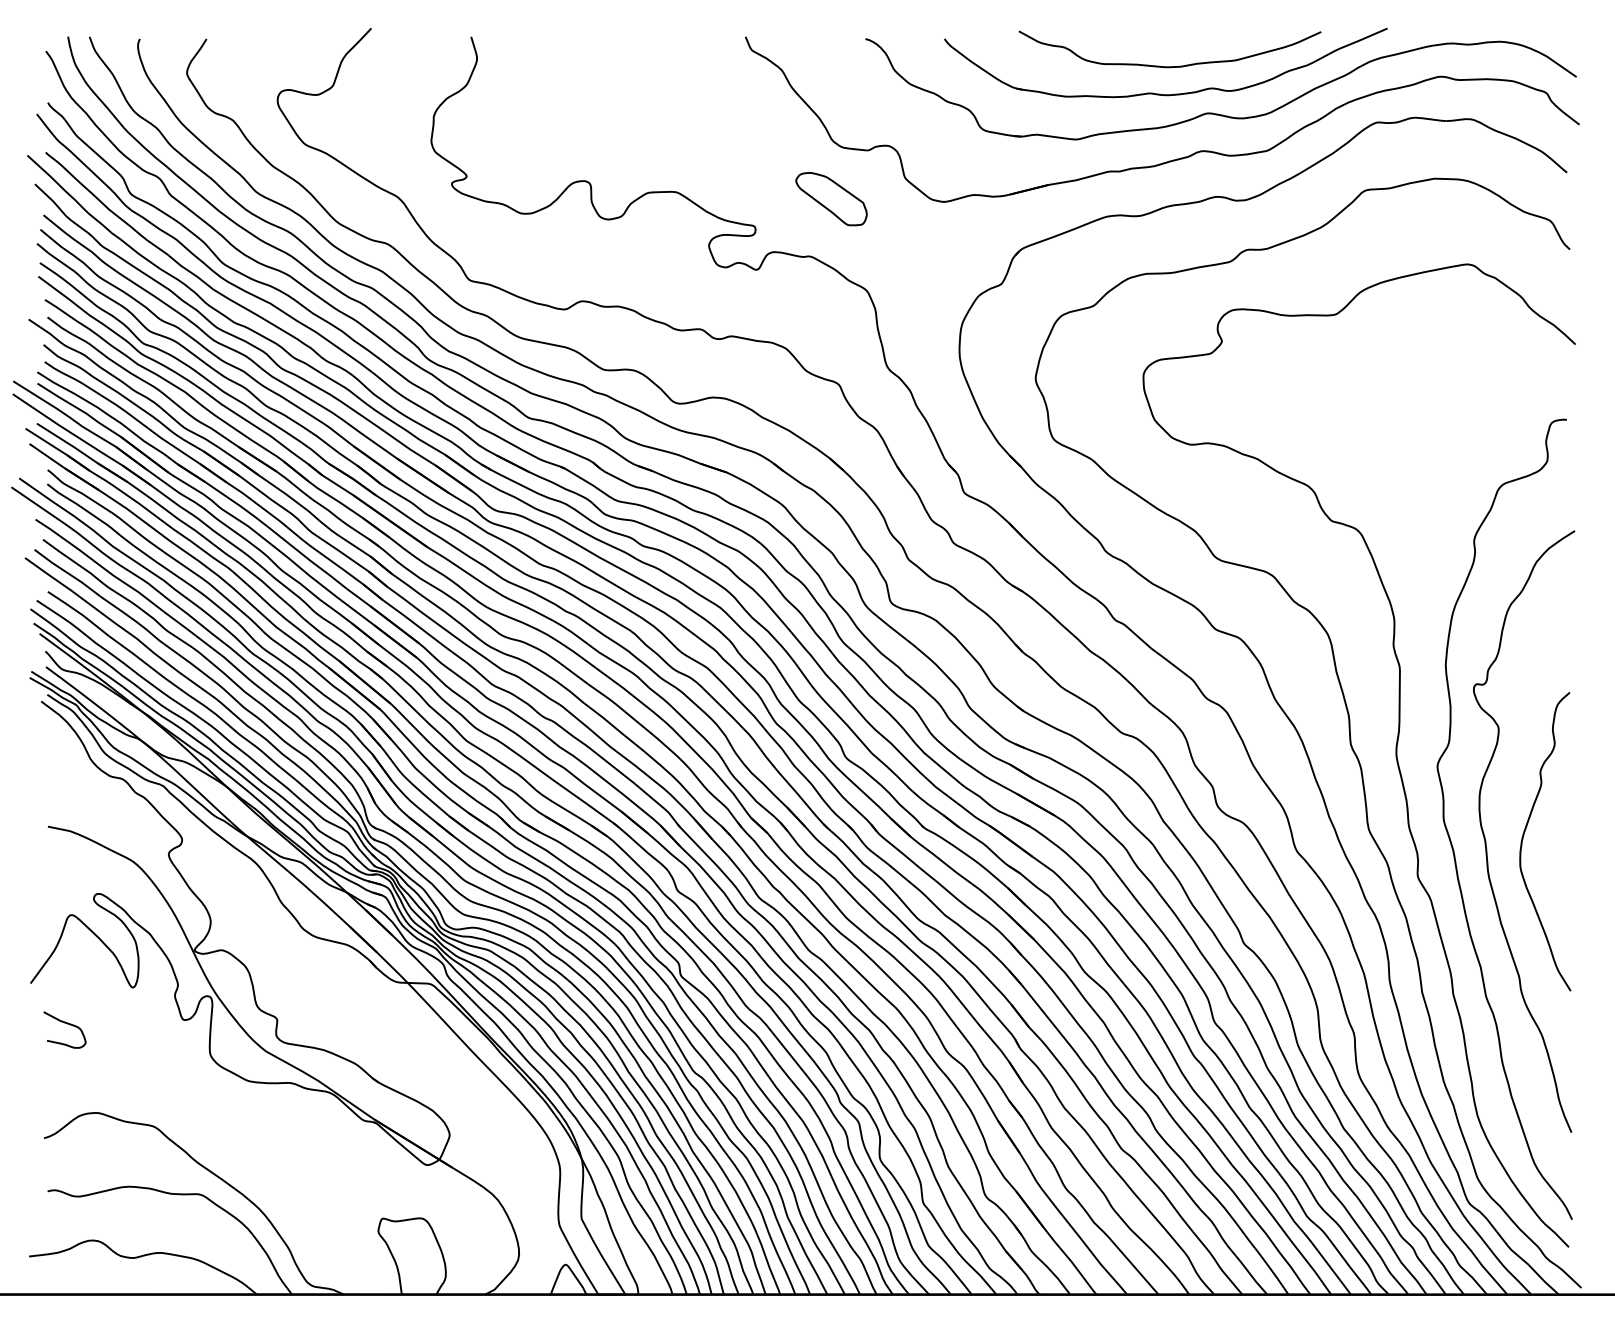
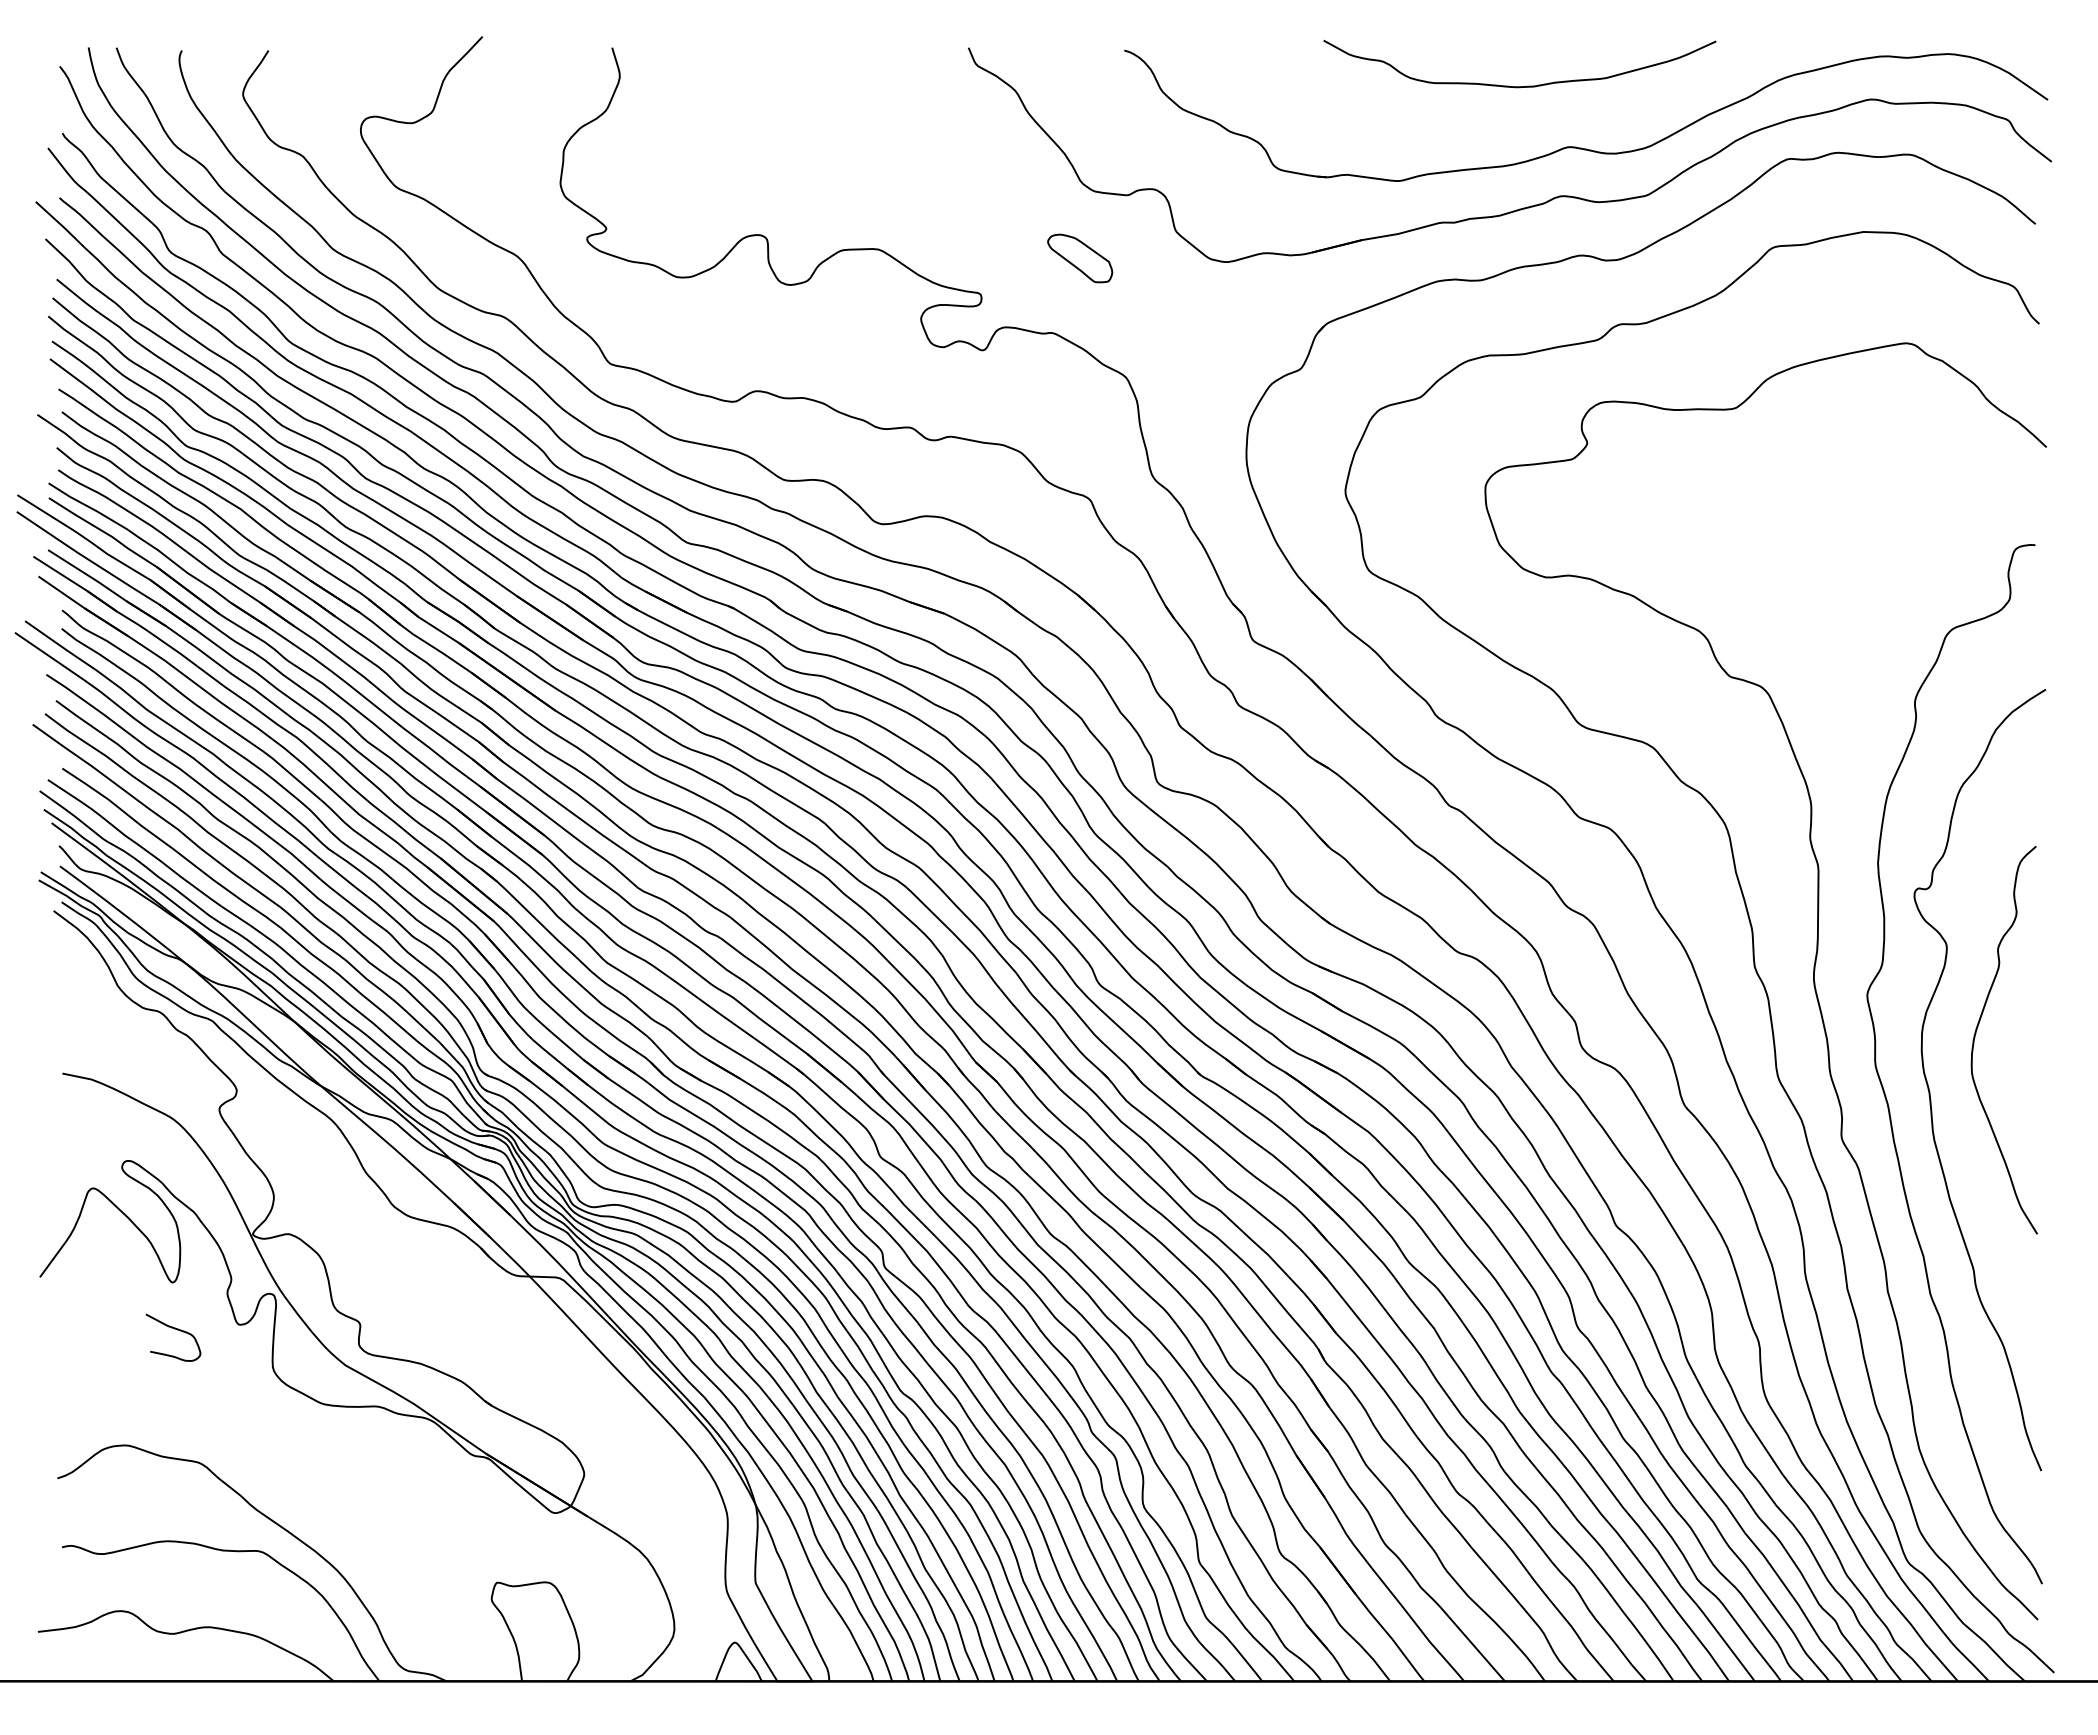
part: (1158, 93) -> (1505, 121), removed
part: (830, 199) -> (1079, 258), size x0.7
curve: (1523, 836) -> (1976, 1033), moved
curve: (65, 1023) -> (174, 1329), moved

